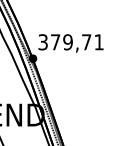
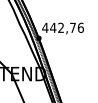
text: (70, 41) -> (62, 27), 379,71 -> 442,76

